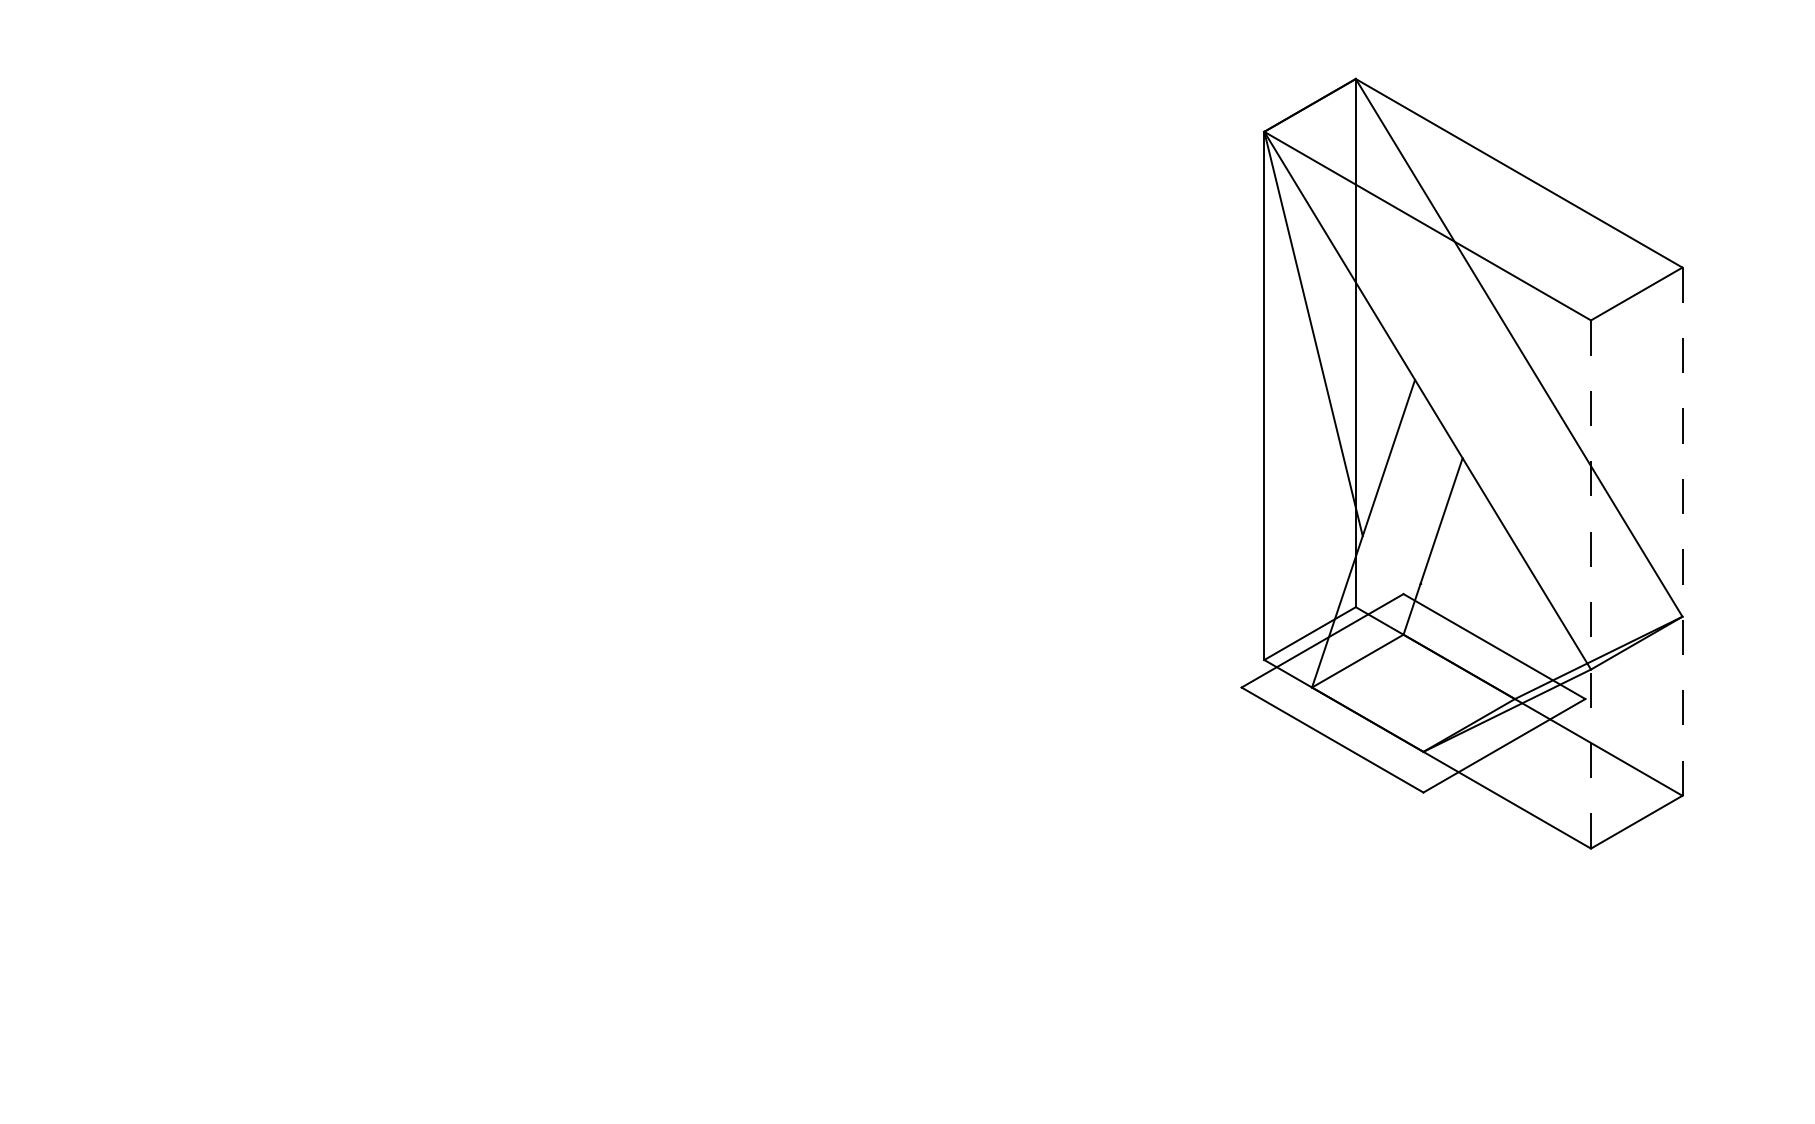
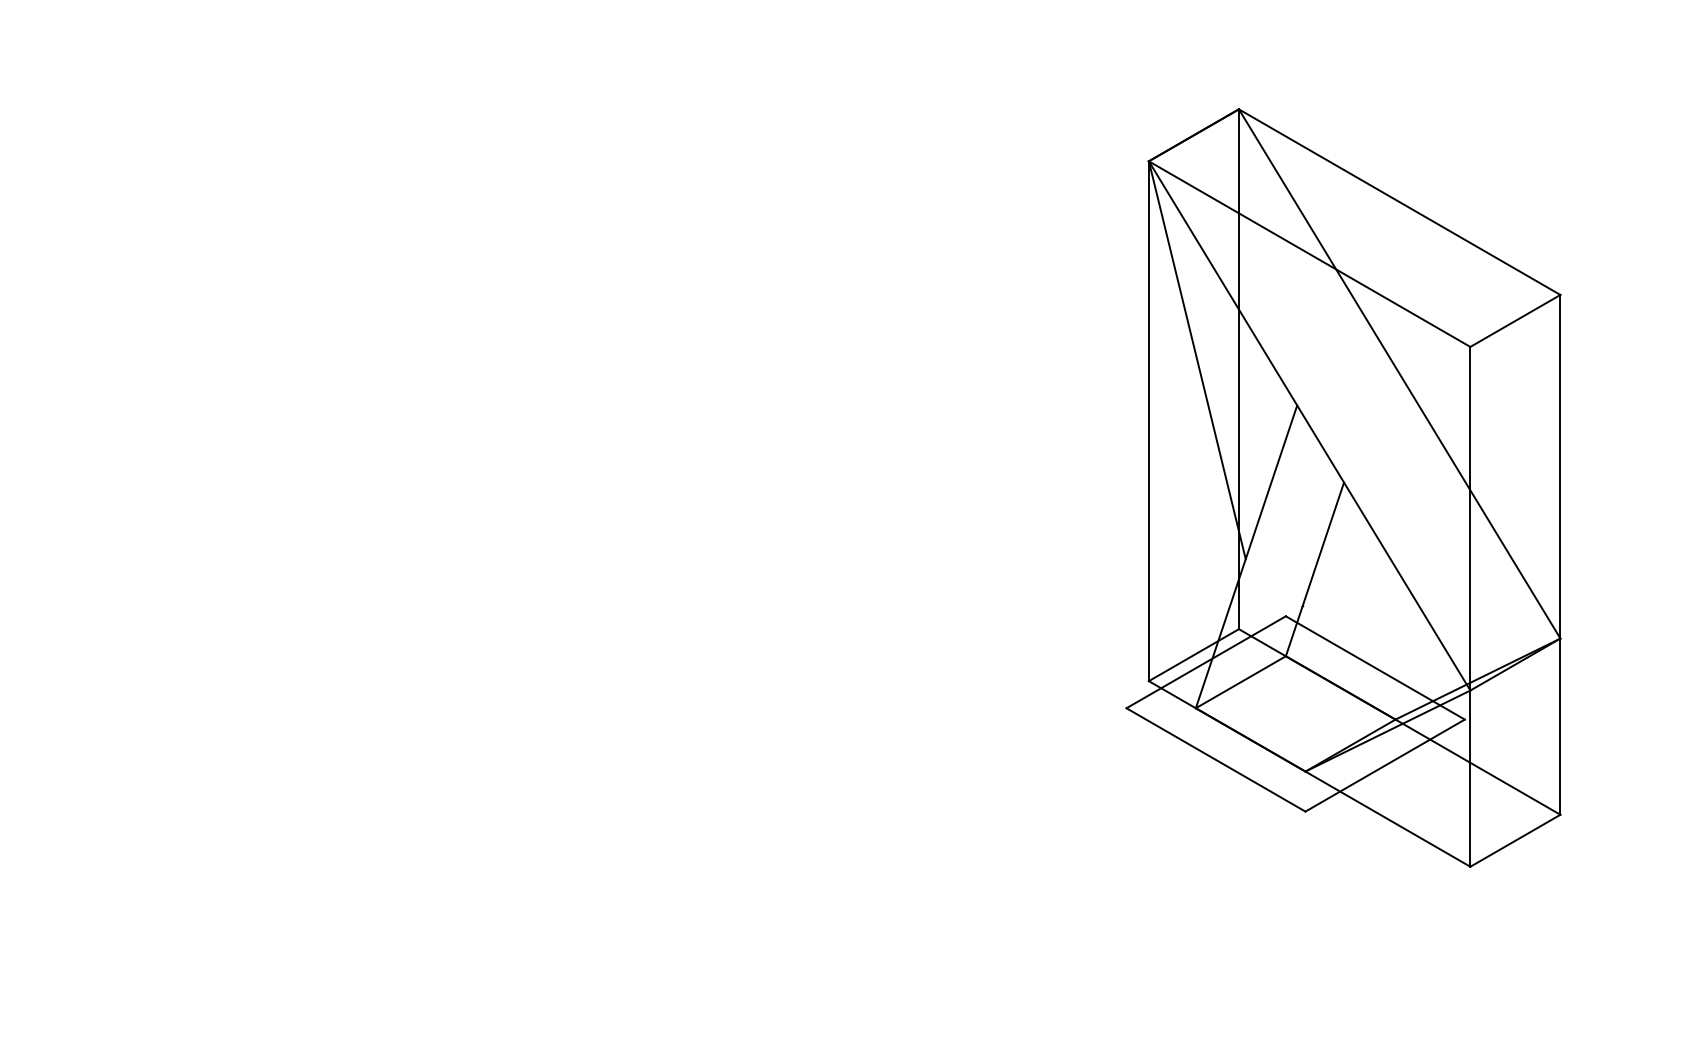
line: (1682, 532) -> (1560, 555), dashed -> solid
line: (1591, 584) -> (1470, 606), dashed -> solid

